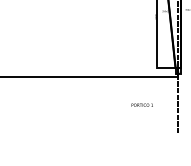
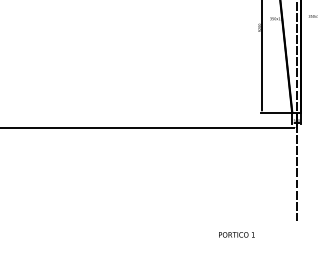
text: (141, 104) -> (235, 233), moved

